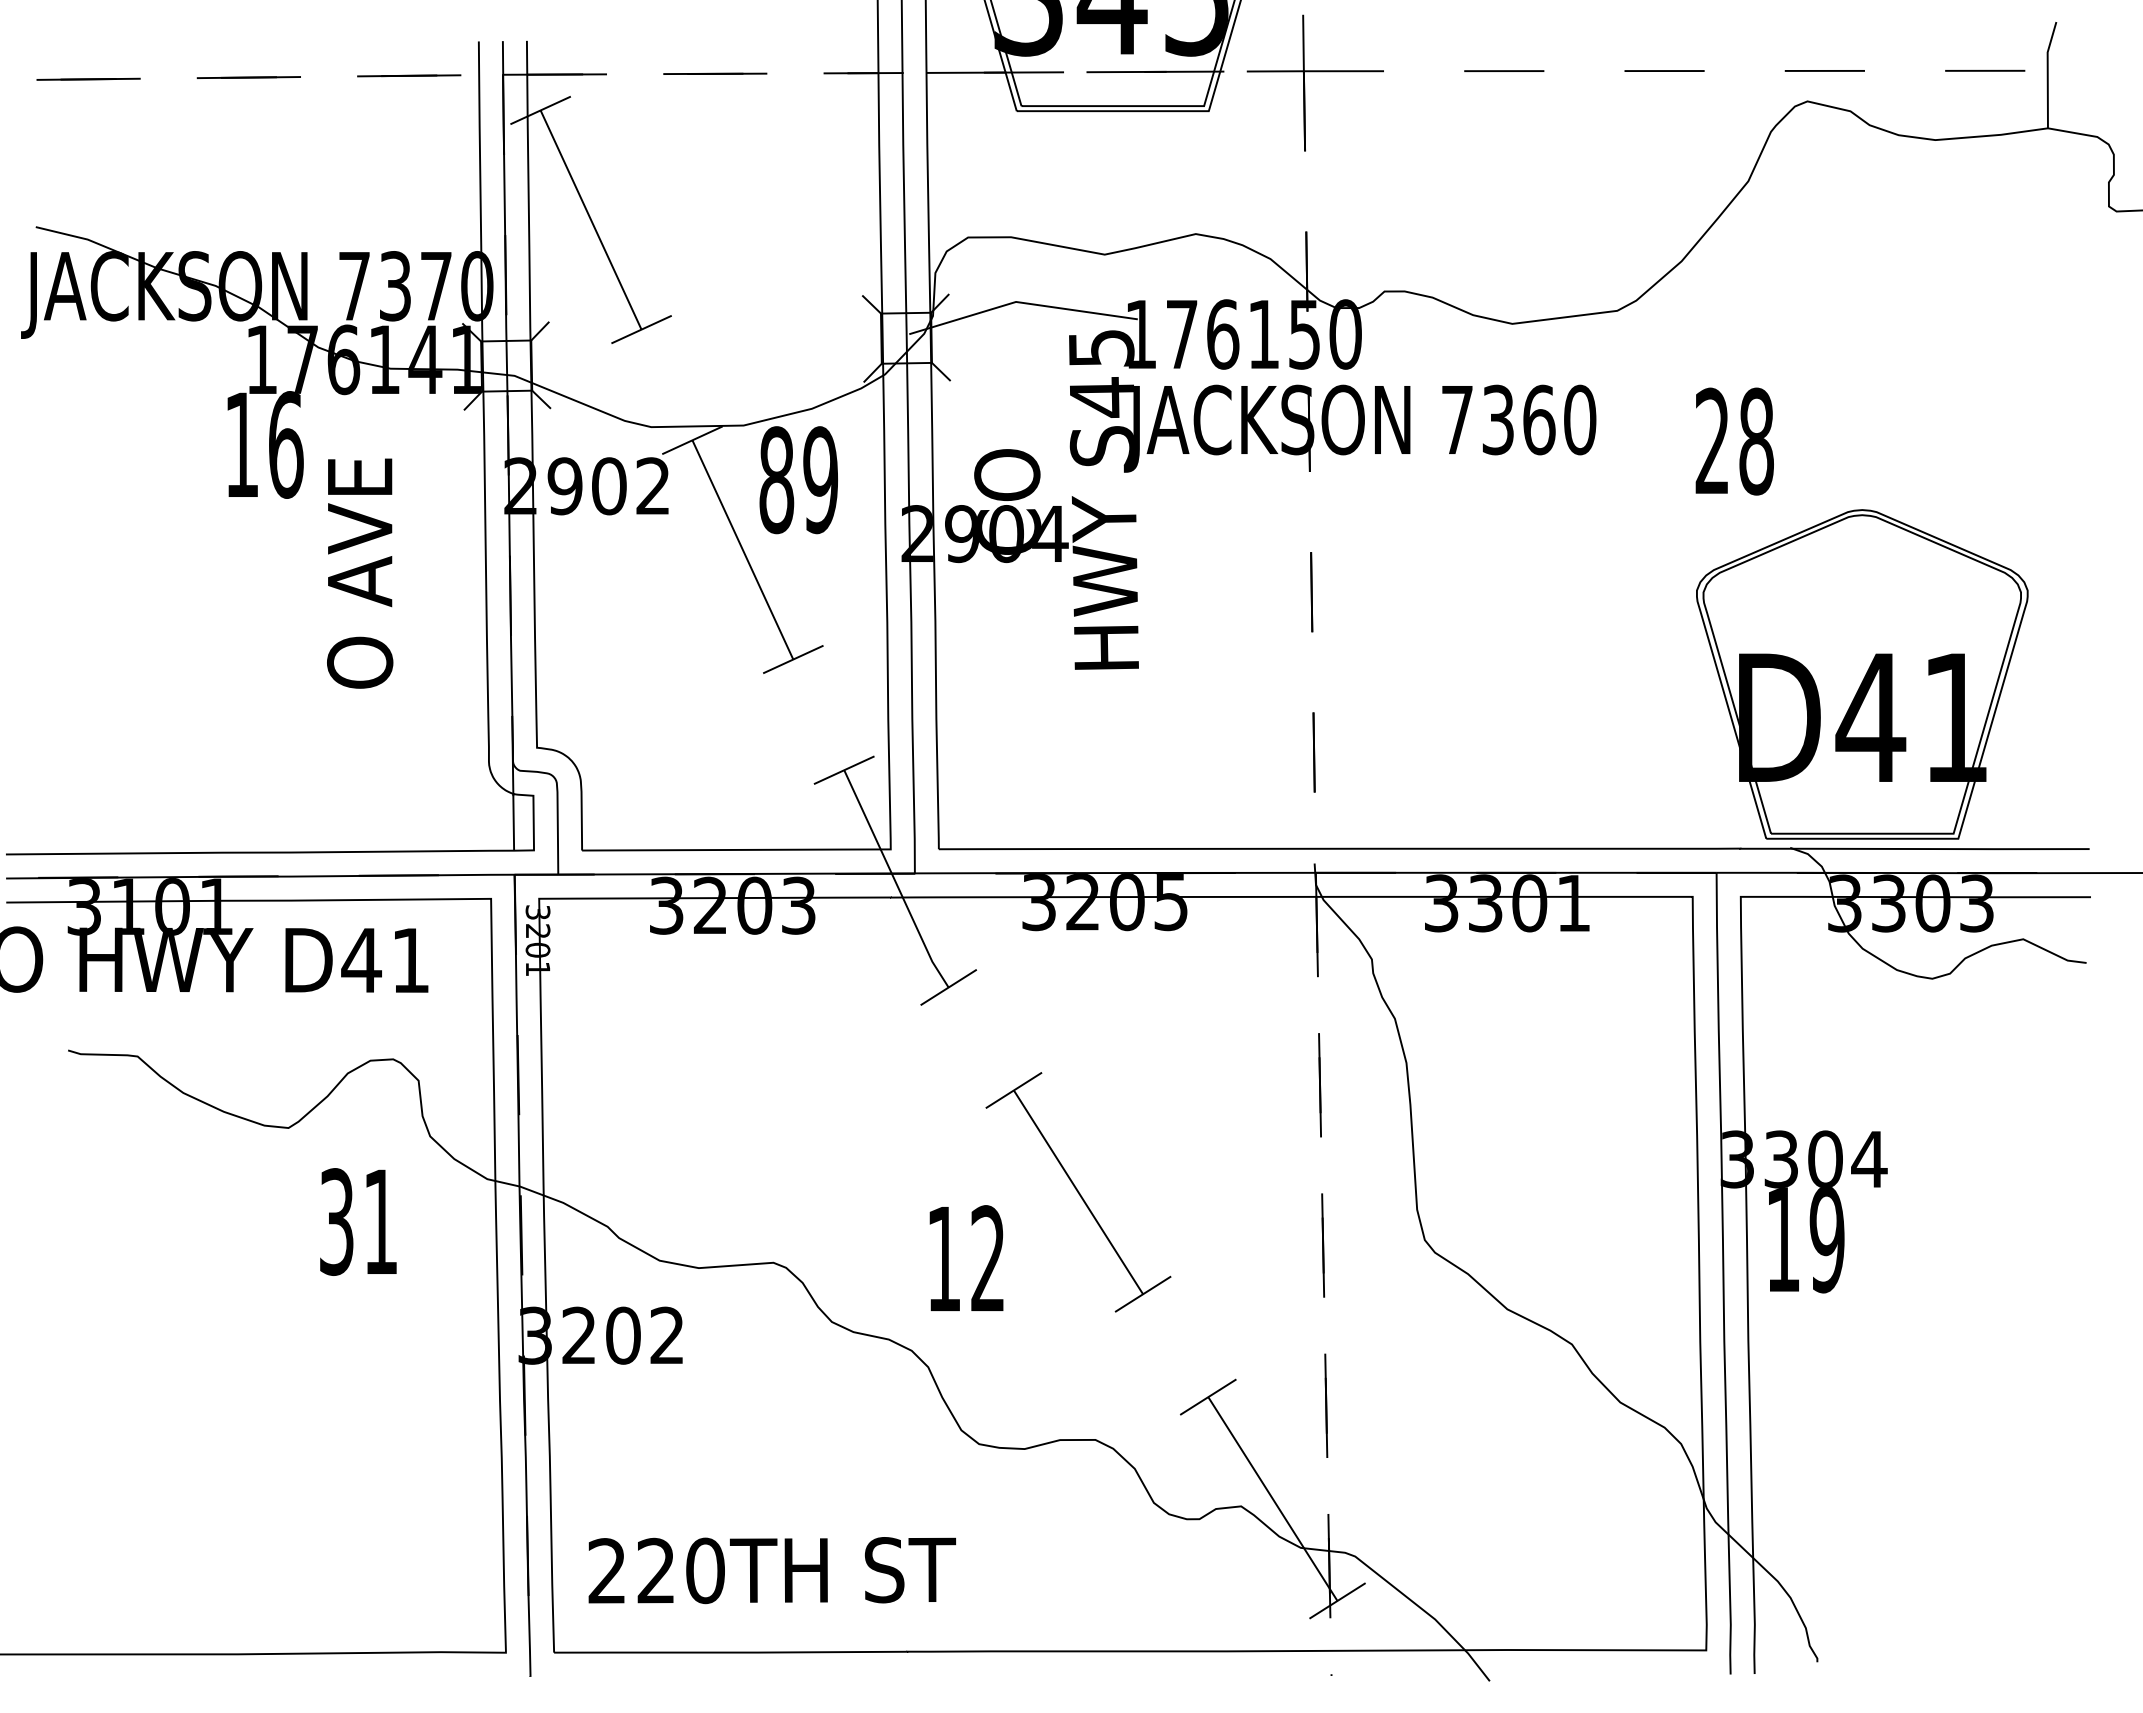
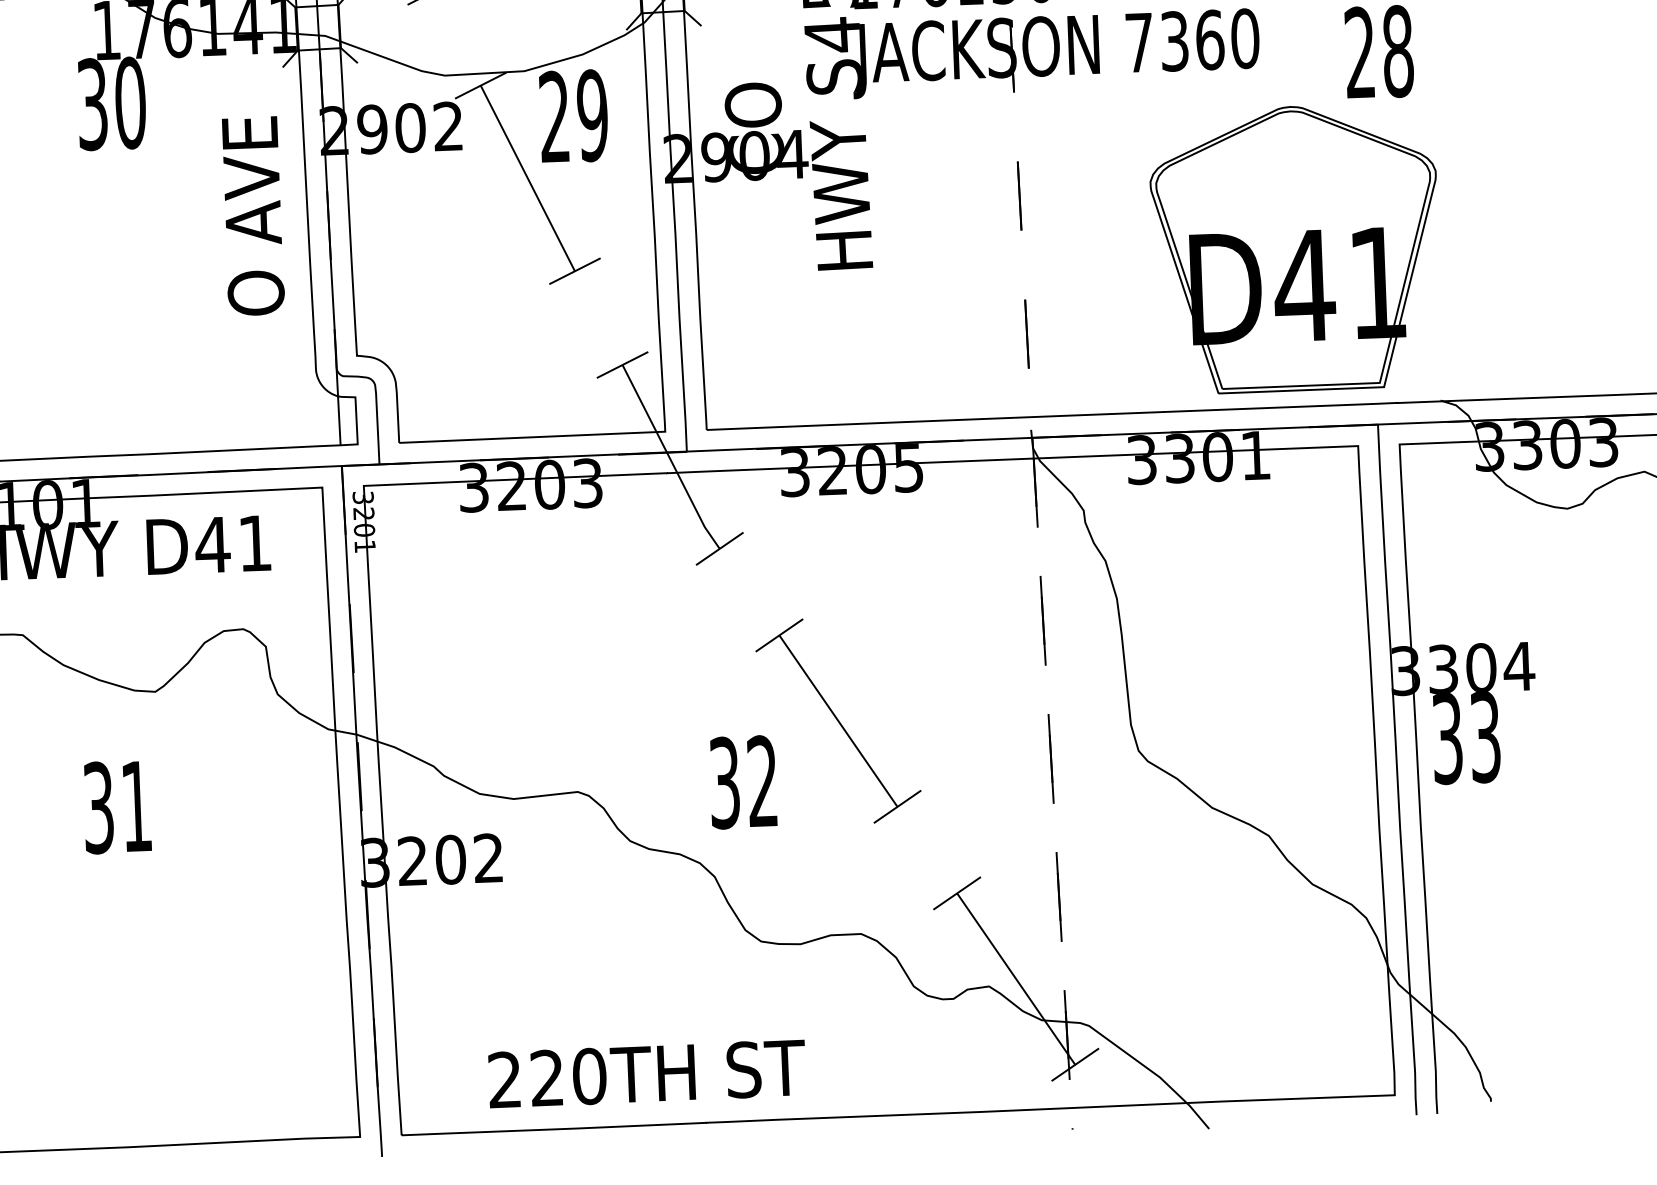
text: (264, 444) -> (111, 103), 16 -> 30
text: (776, 480) -> (554, 117), 89 -> 29
text: (360, 573) -> (253, 216), moved
part: (1862, 674) -> (1296, 248), moved
text: (358, 1221) -> (117, 806), moved
text: (1805, 1240) -> (1466, 738), 19 -> 33
text: (943, 1259) -> (724, 783), 12 -> 32
text: (771, 1570) -> (646, 1073), moved

